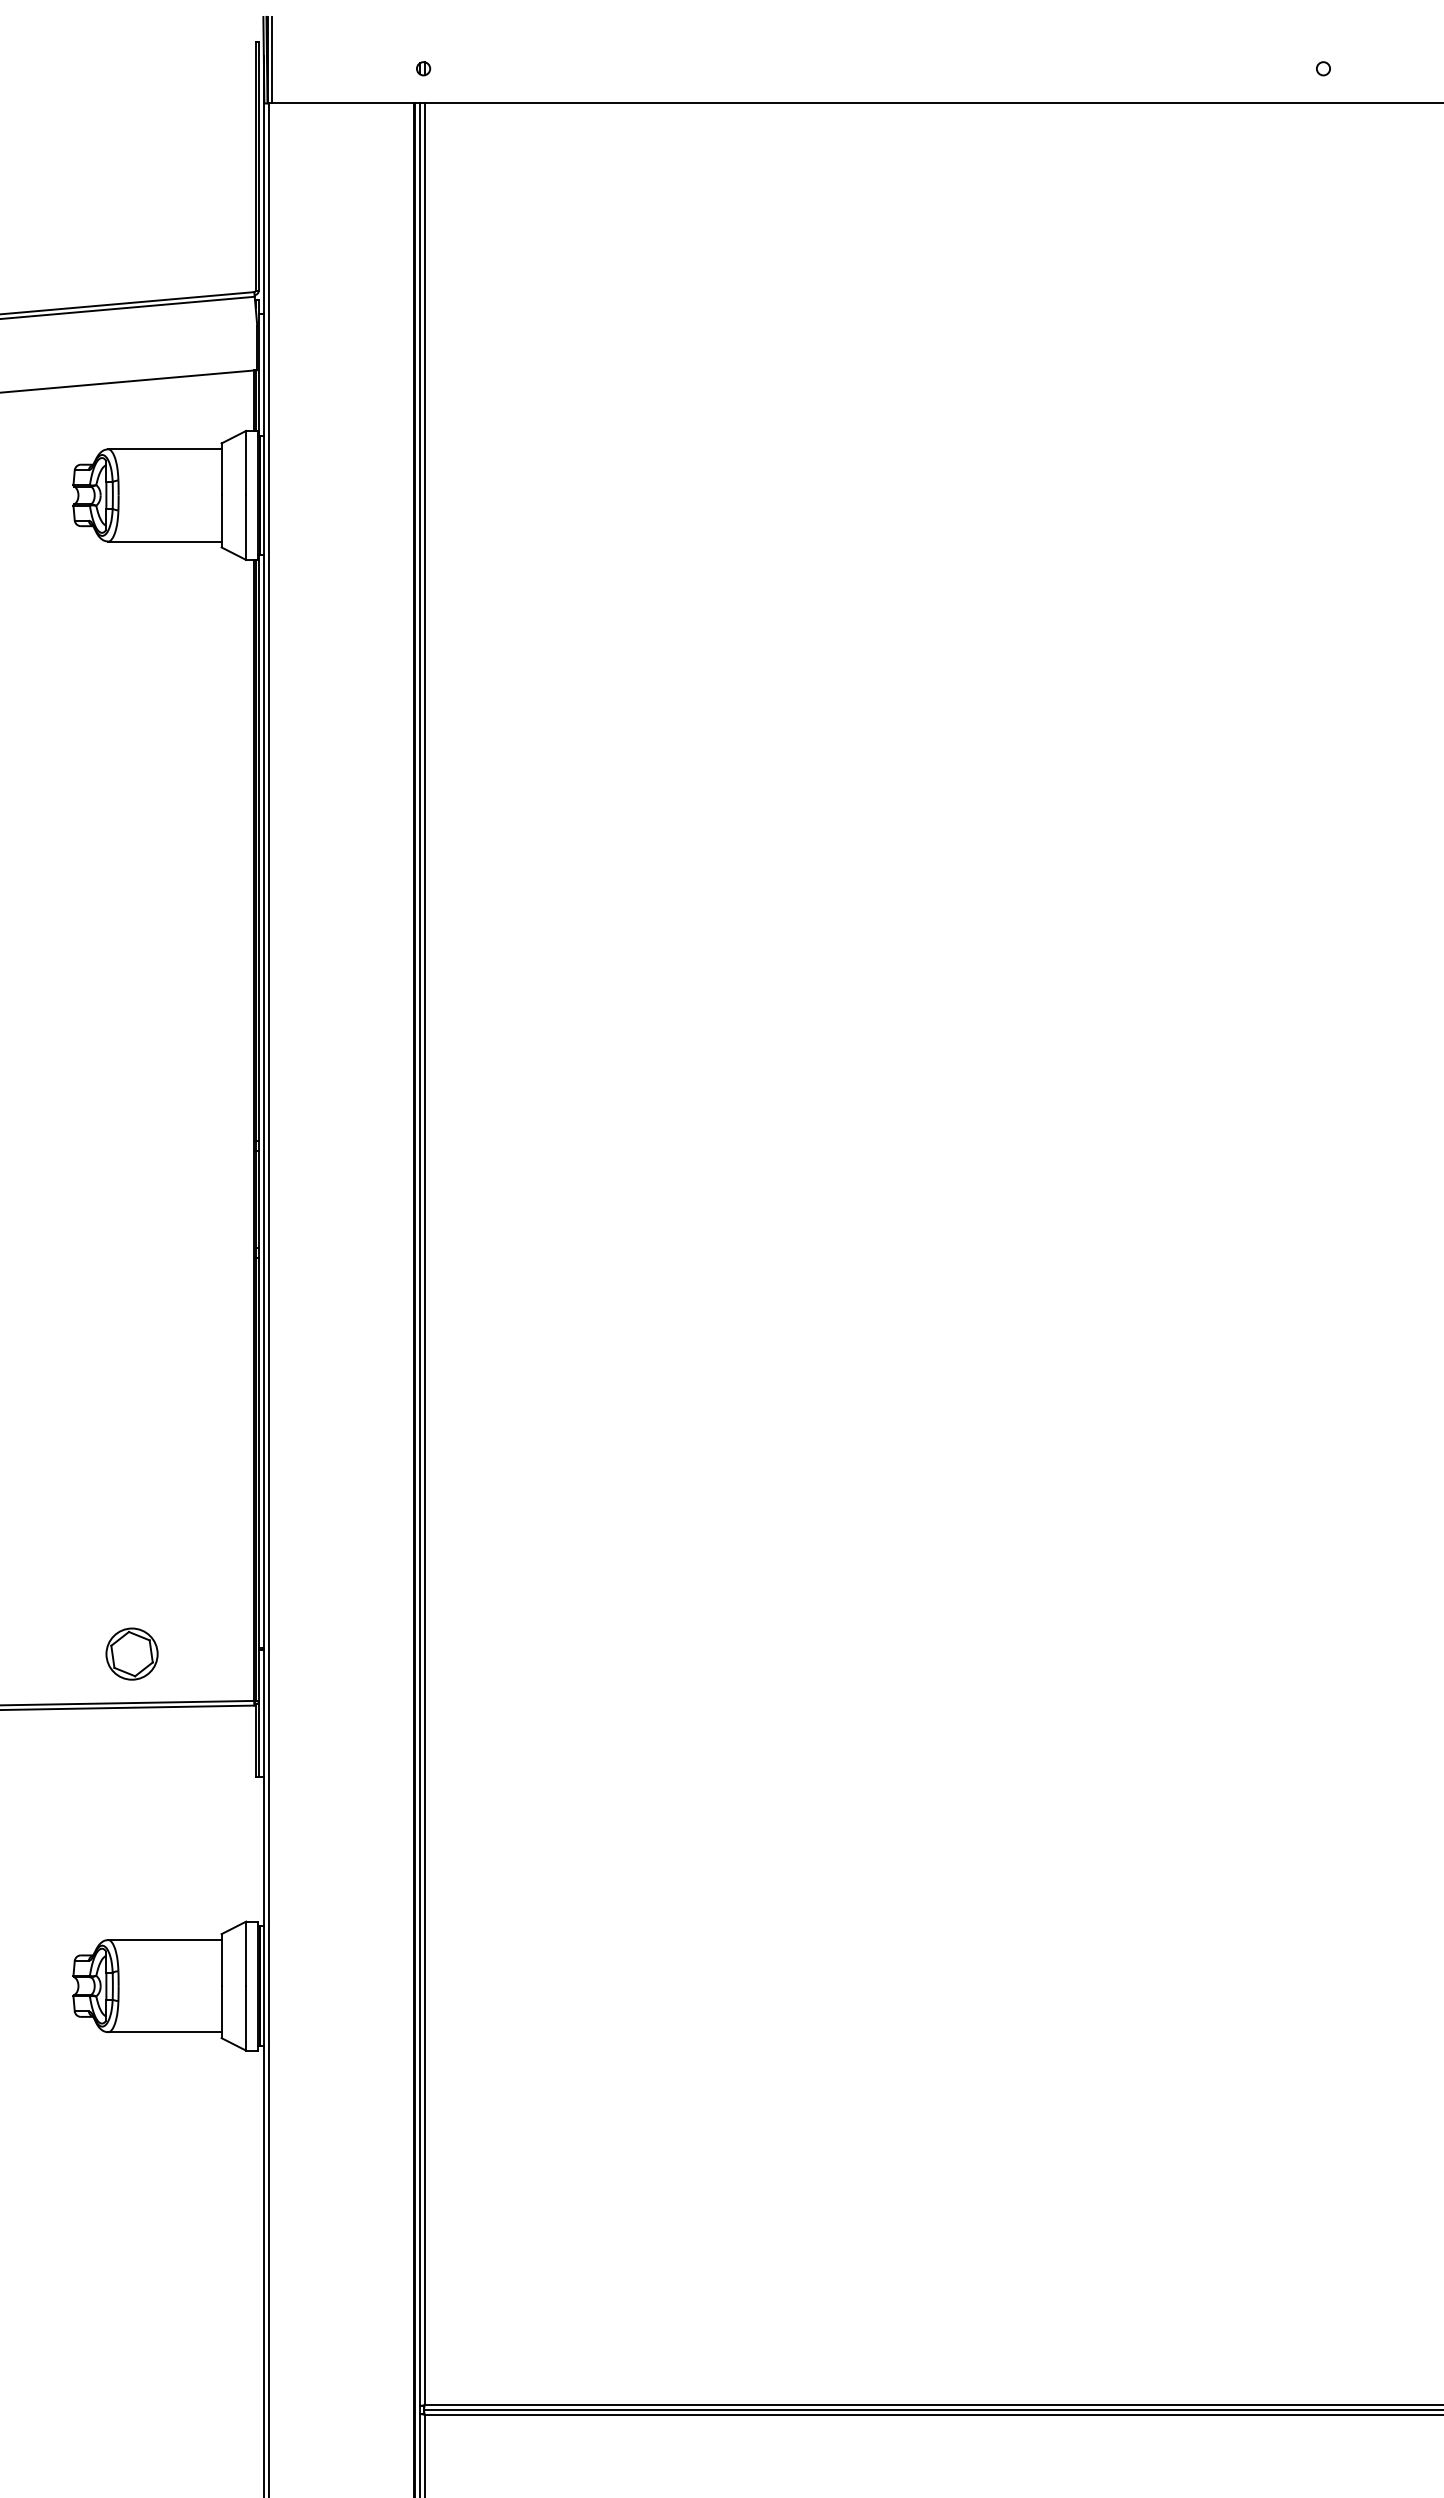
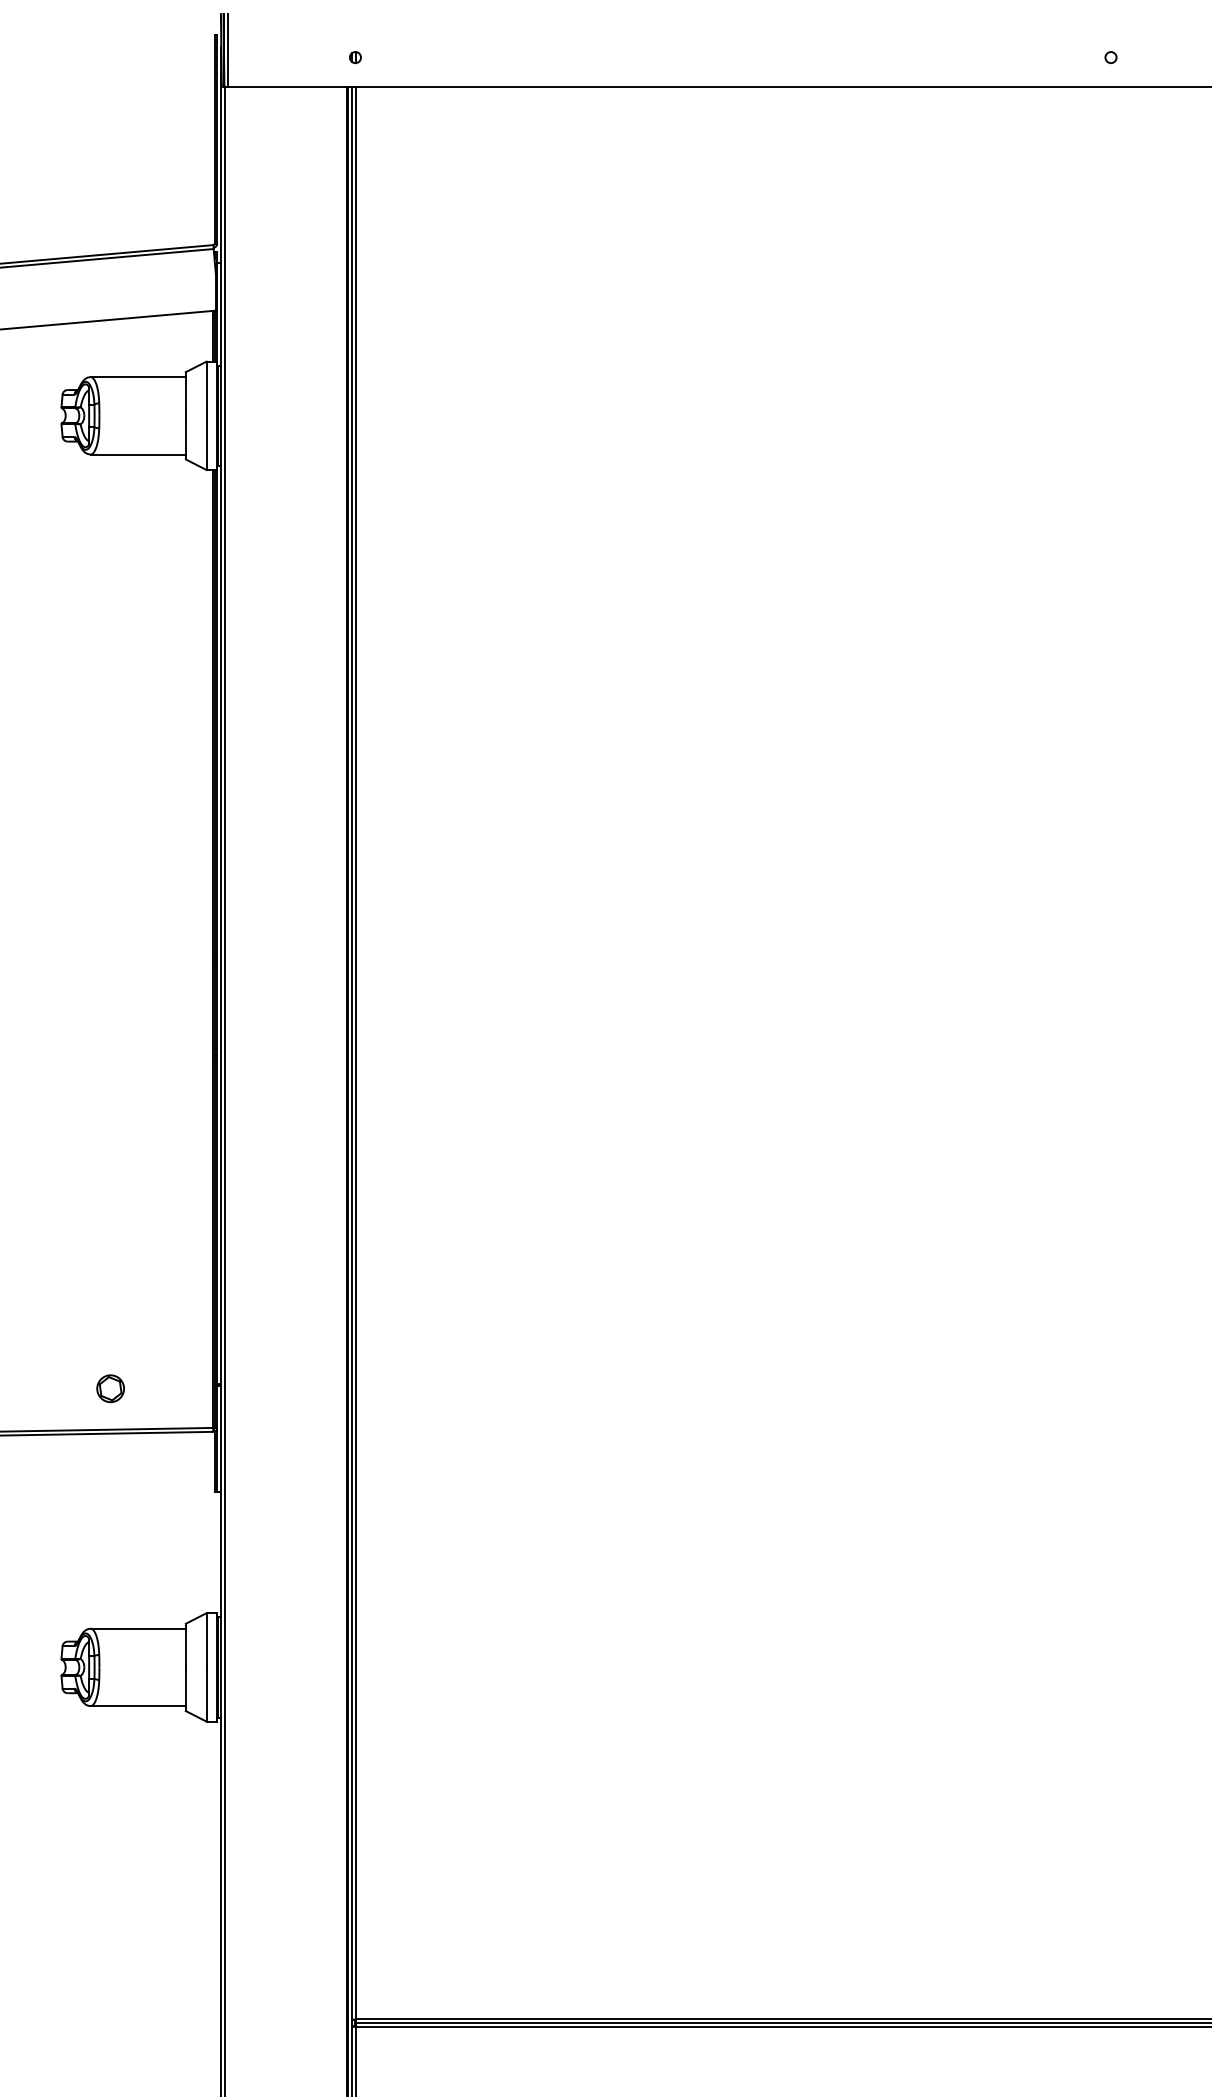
part: (131, 1654) -> (110, 1388), size x0.62

